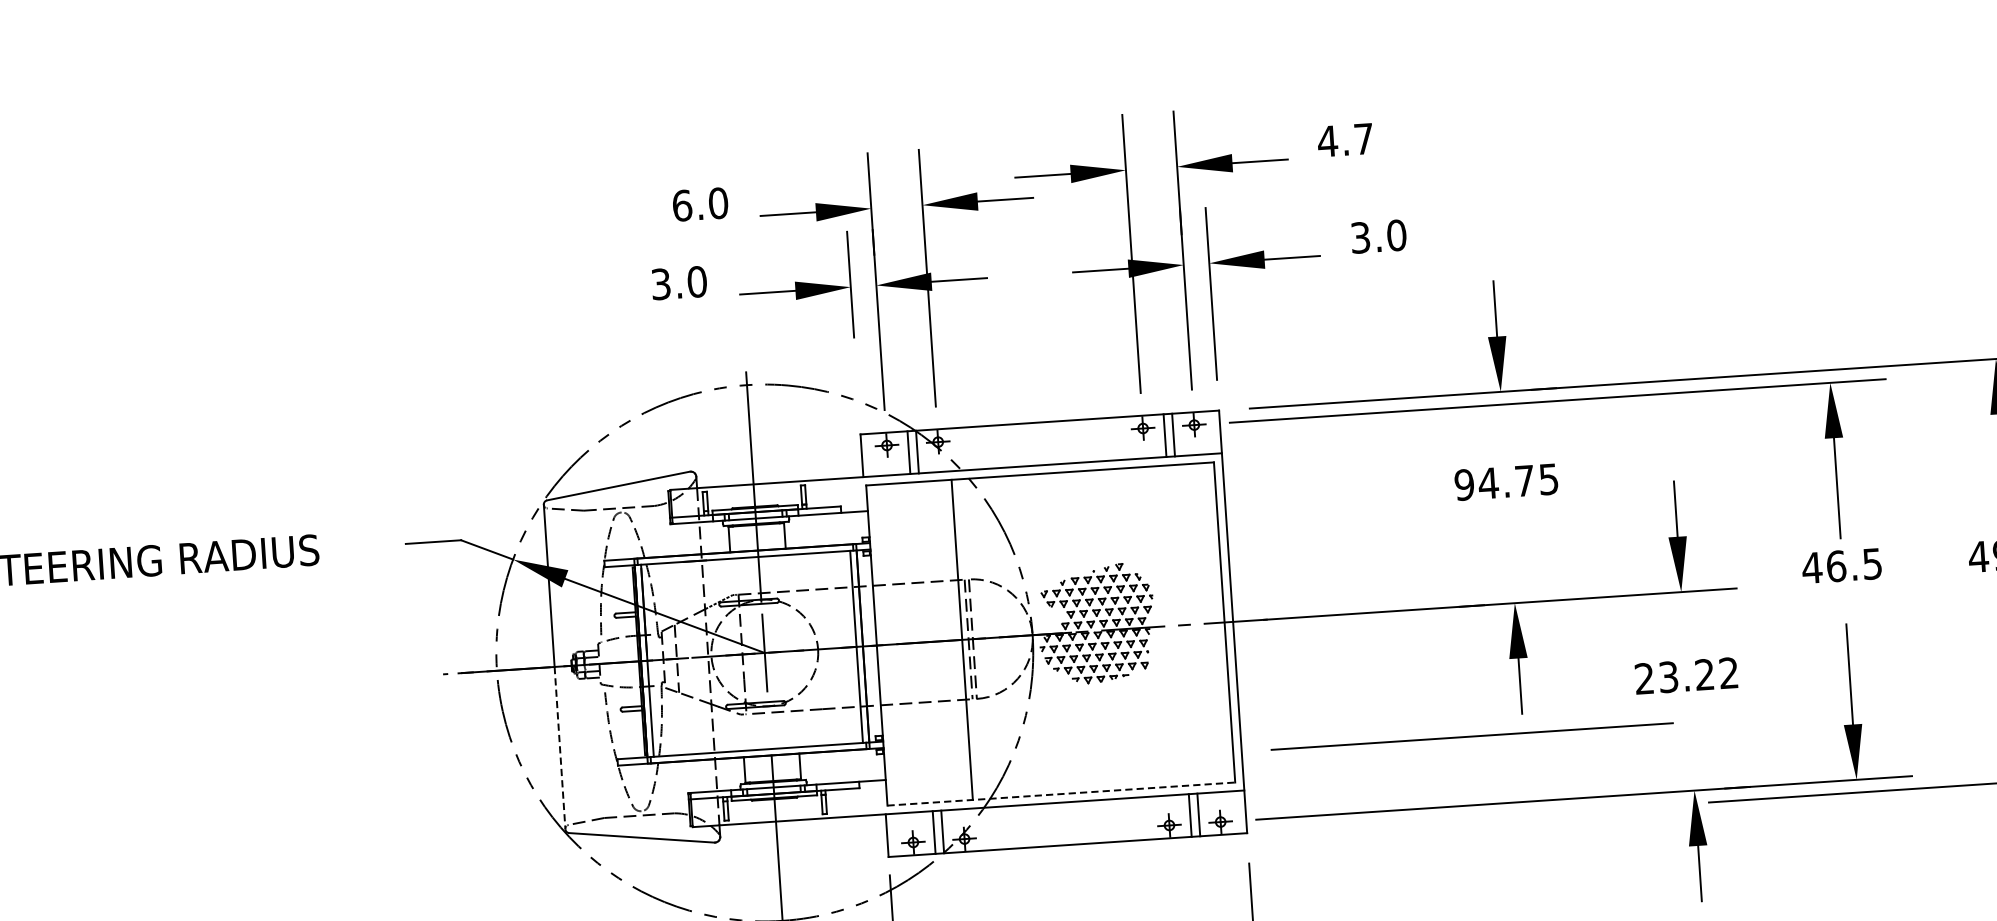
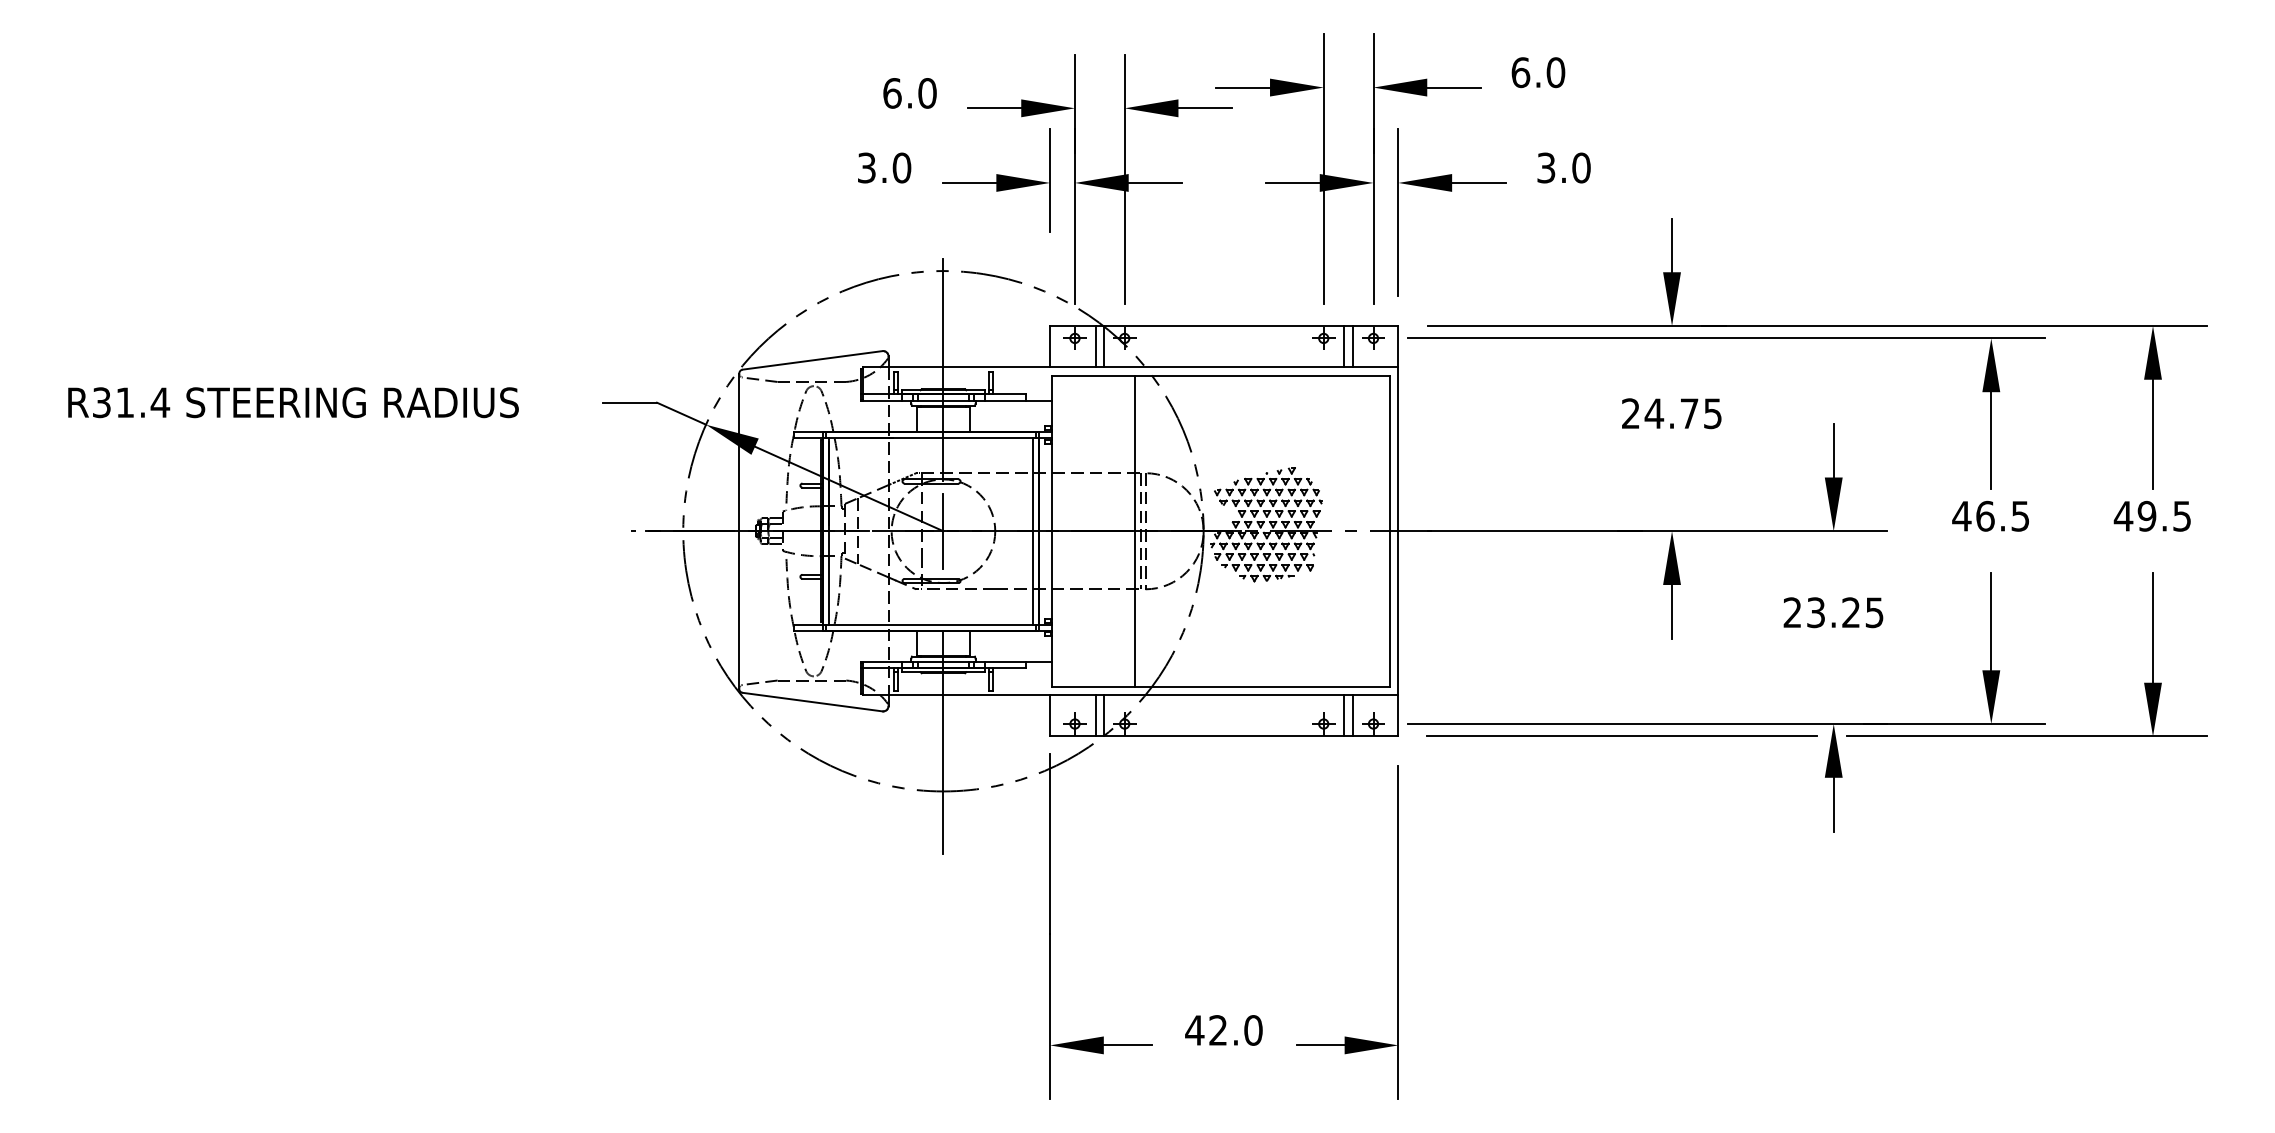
text: (1346, 140) -> (1538, 72), 4.7 -> 6.0
text: (1464, 484) -> (1630, 413), 94.75 -> 24.75
text: (1728, 672) -> (1874, 612), 23.22 -> 23.25
line: (1471, 735) -> (1621, 735), moved
line: (560, 748) -> (739, 610), dashed -> solid
line: (1061, 793) -> (1221, 686), dashed -> solid

